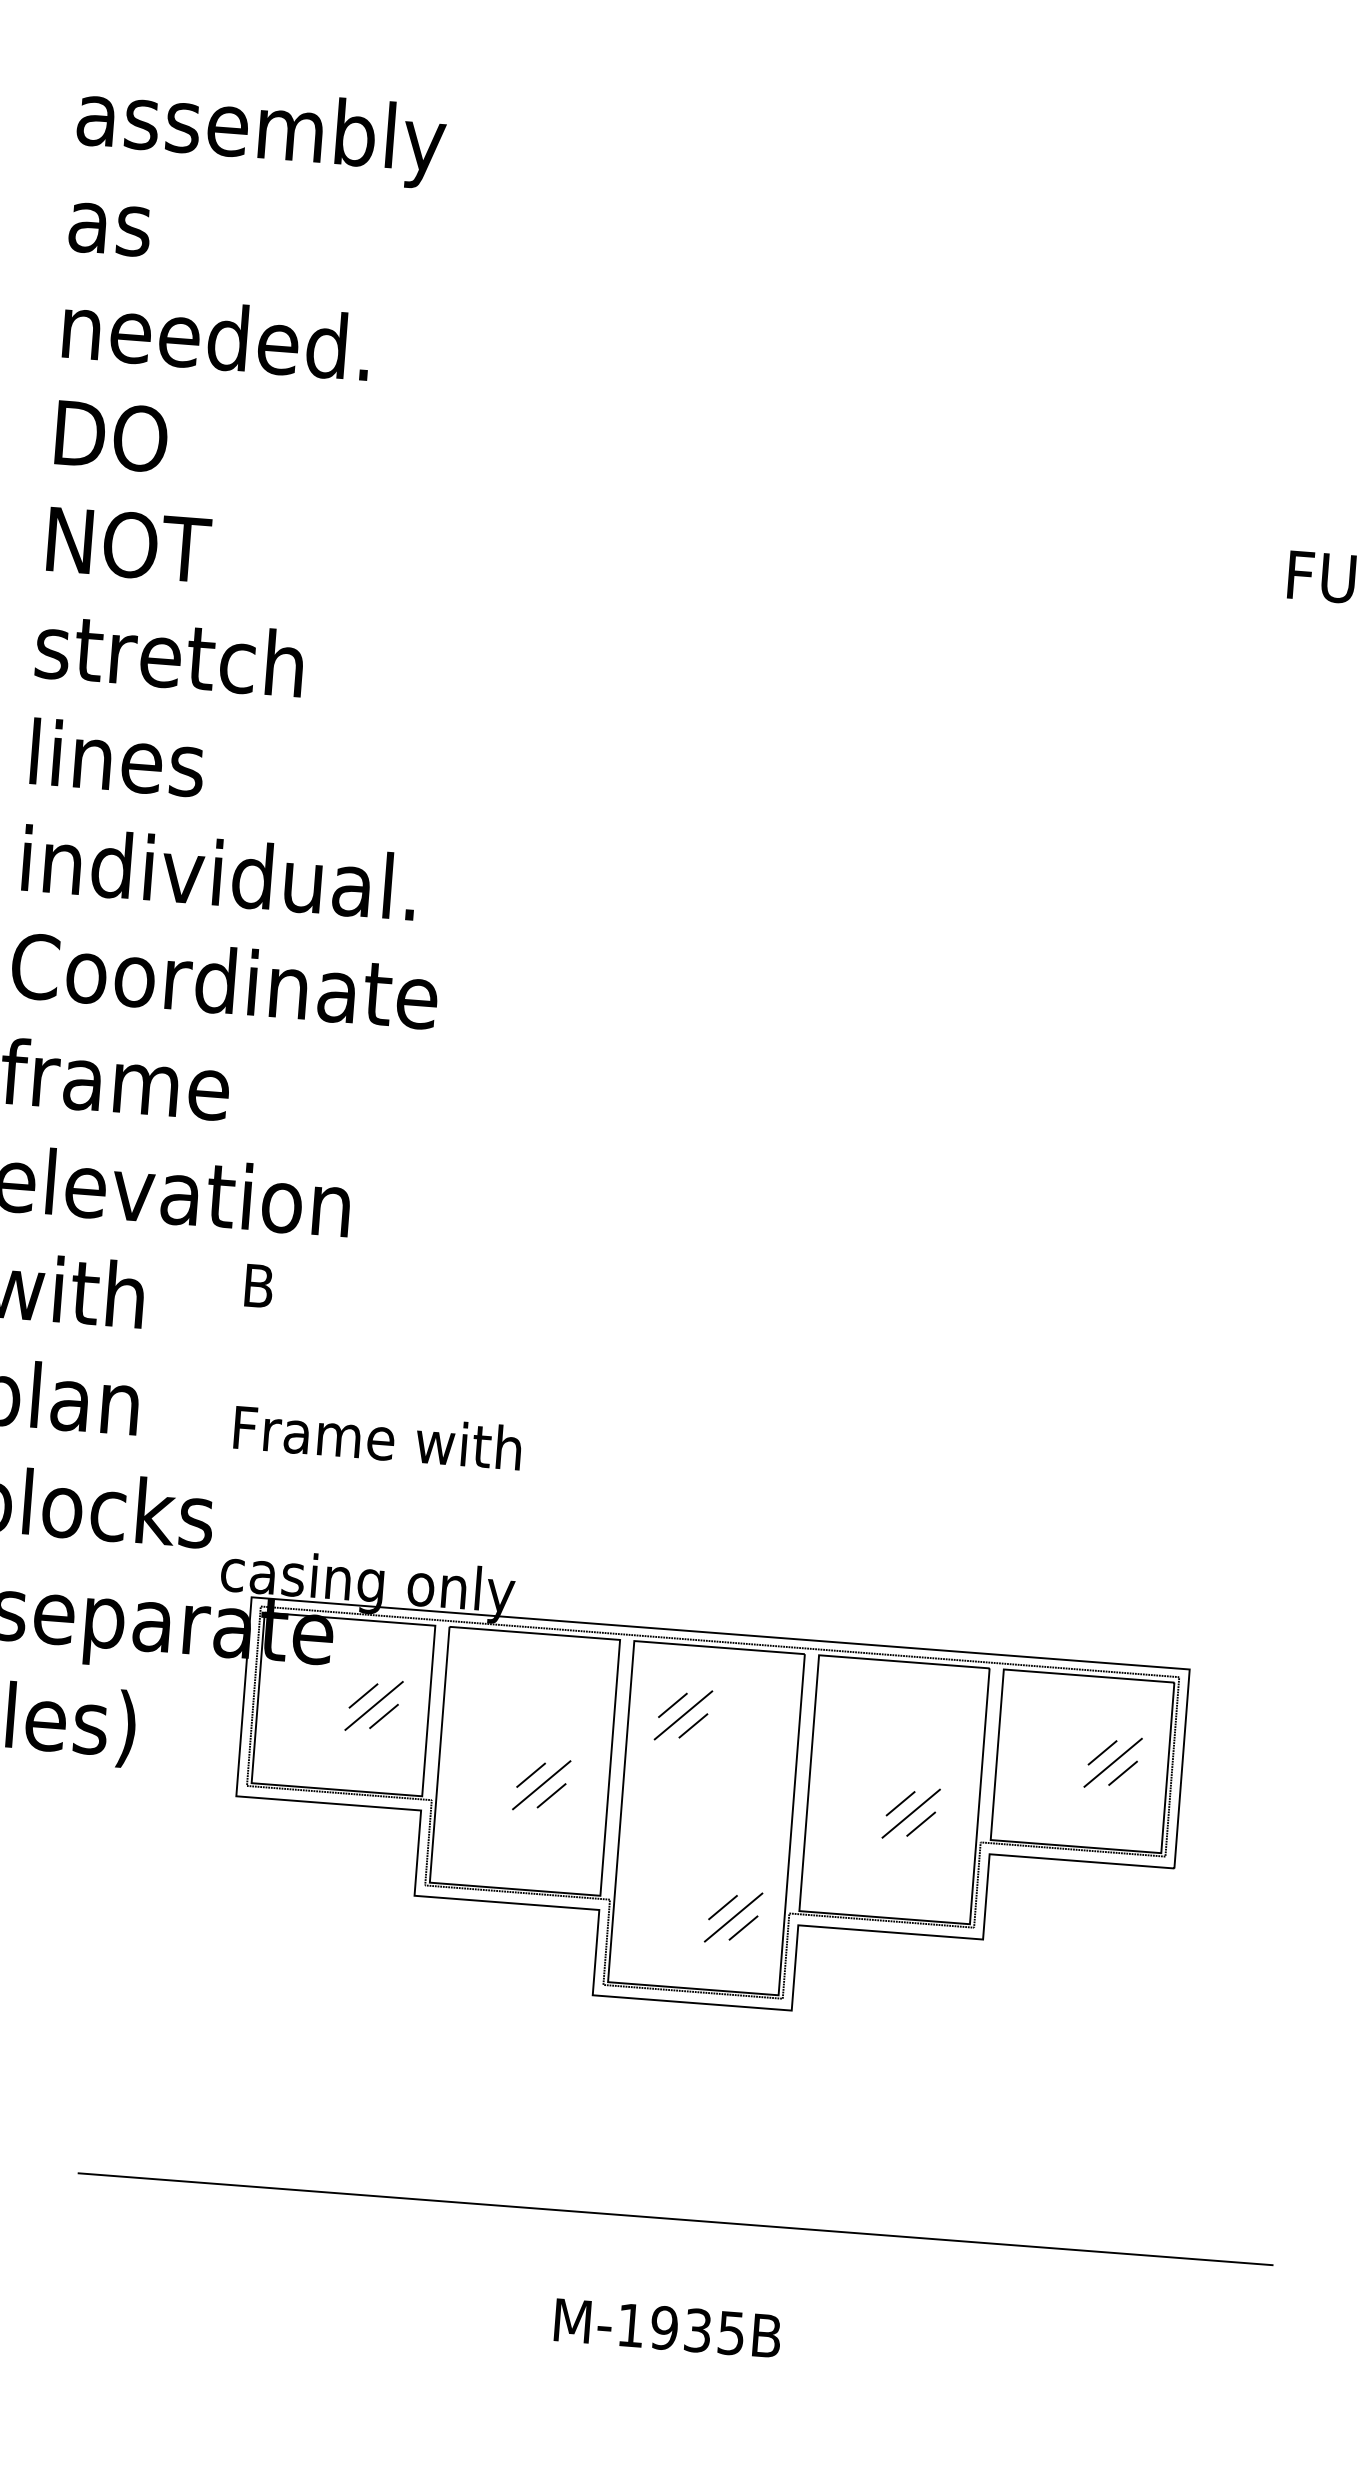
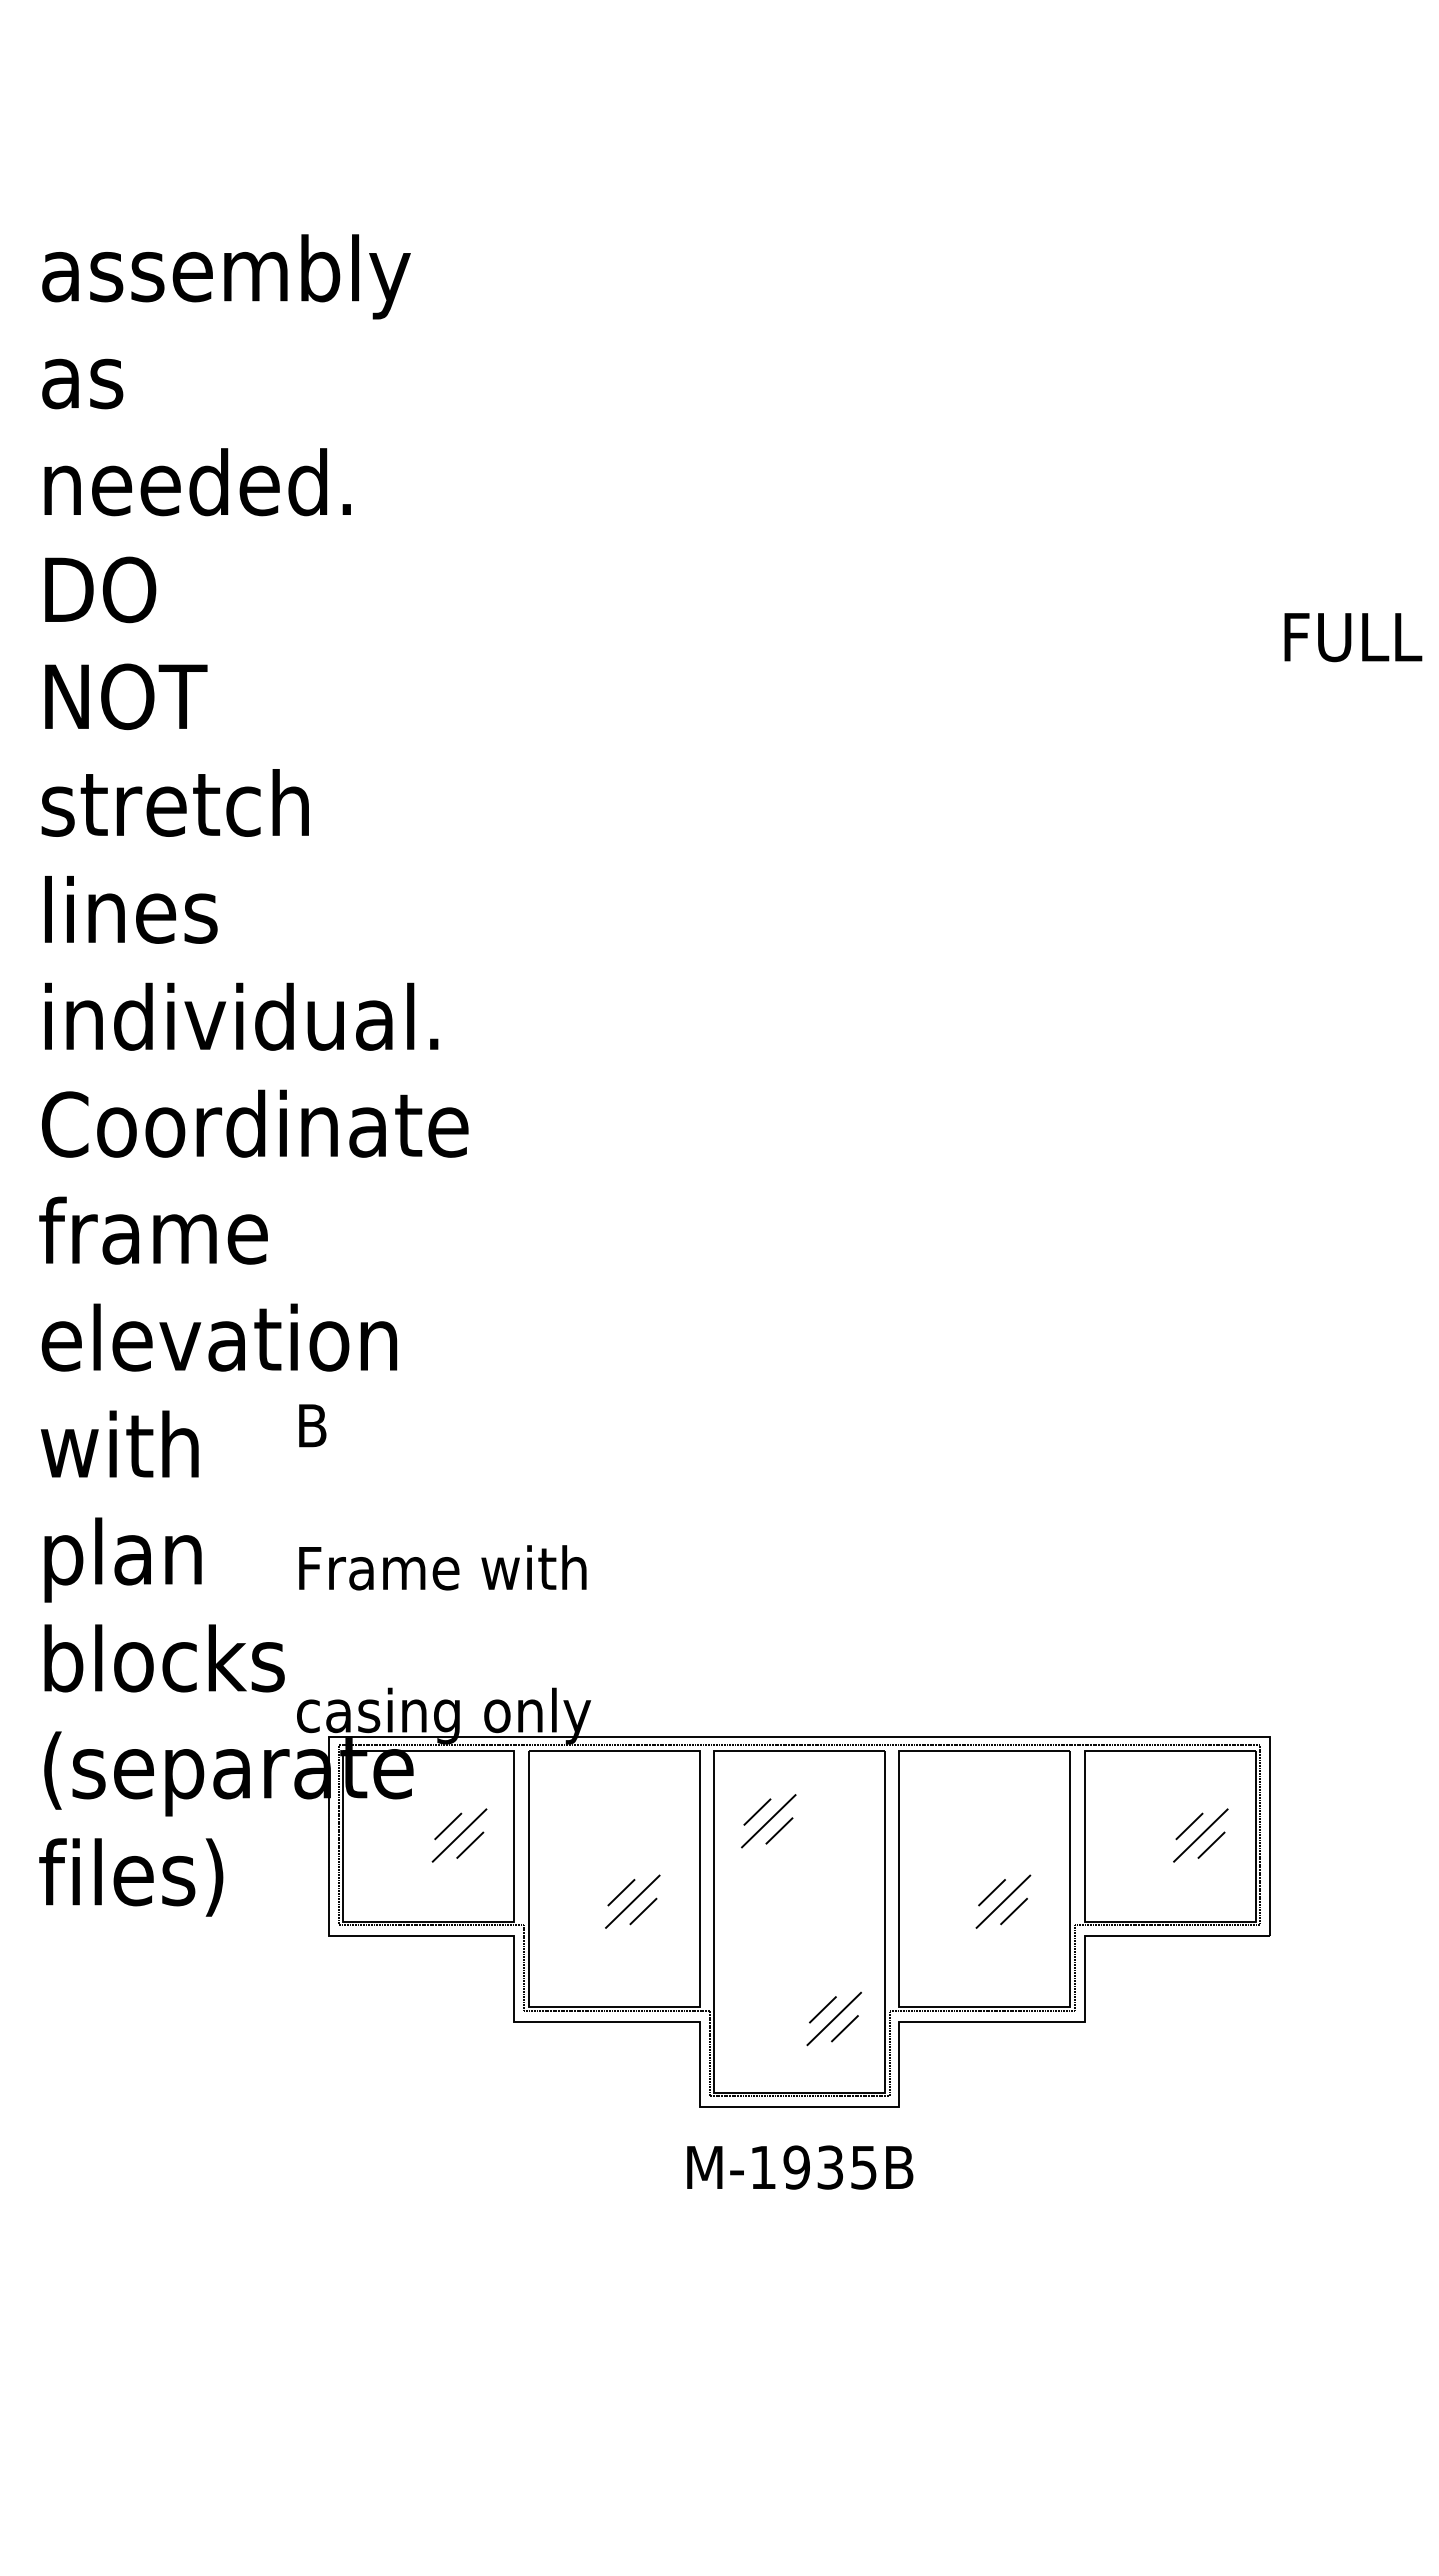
line: (675, 2219) -> (799, 2324), removed
text: (668, 2328) -> (800, 2167), moved

